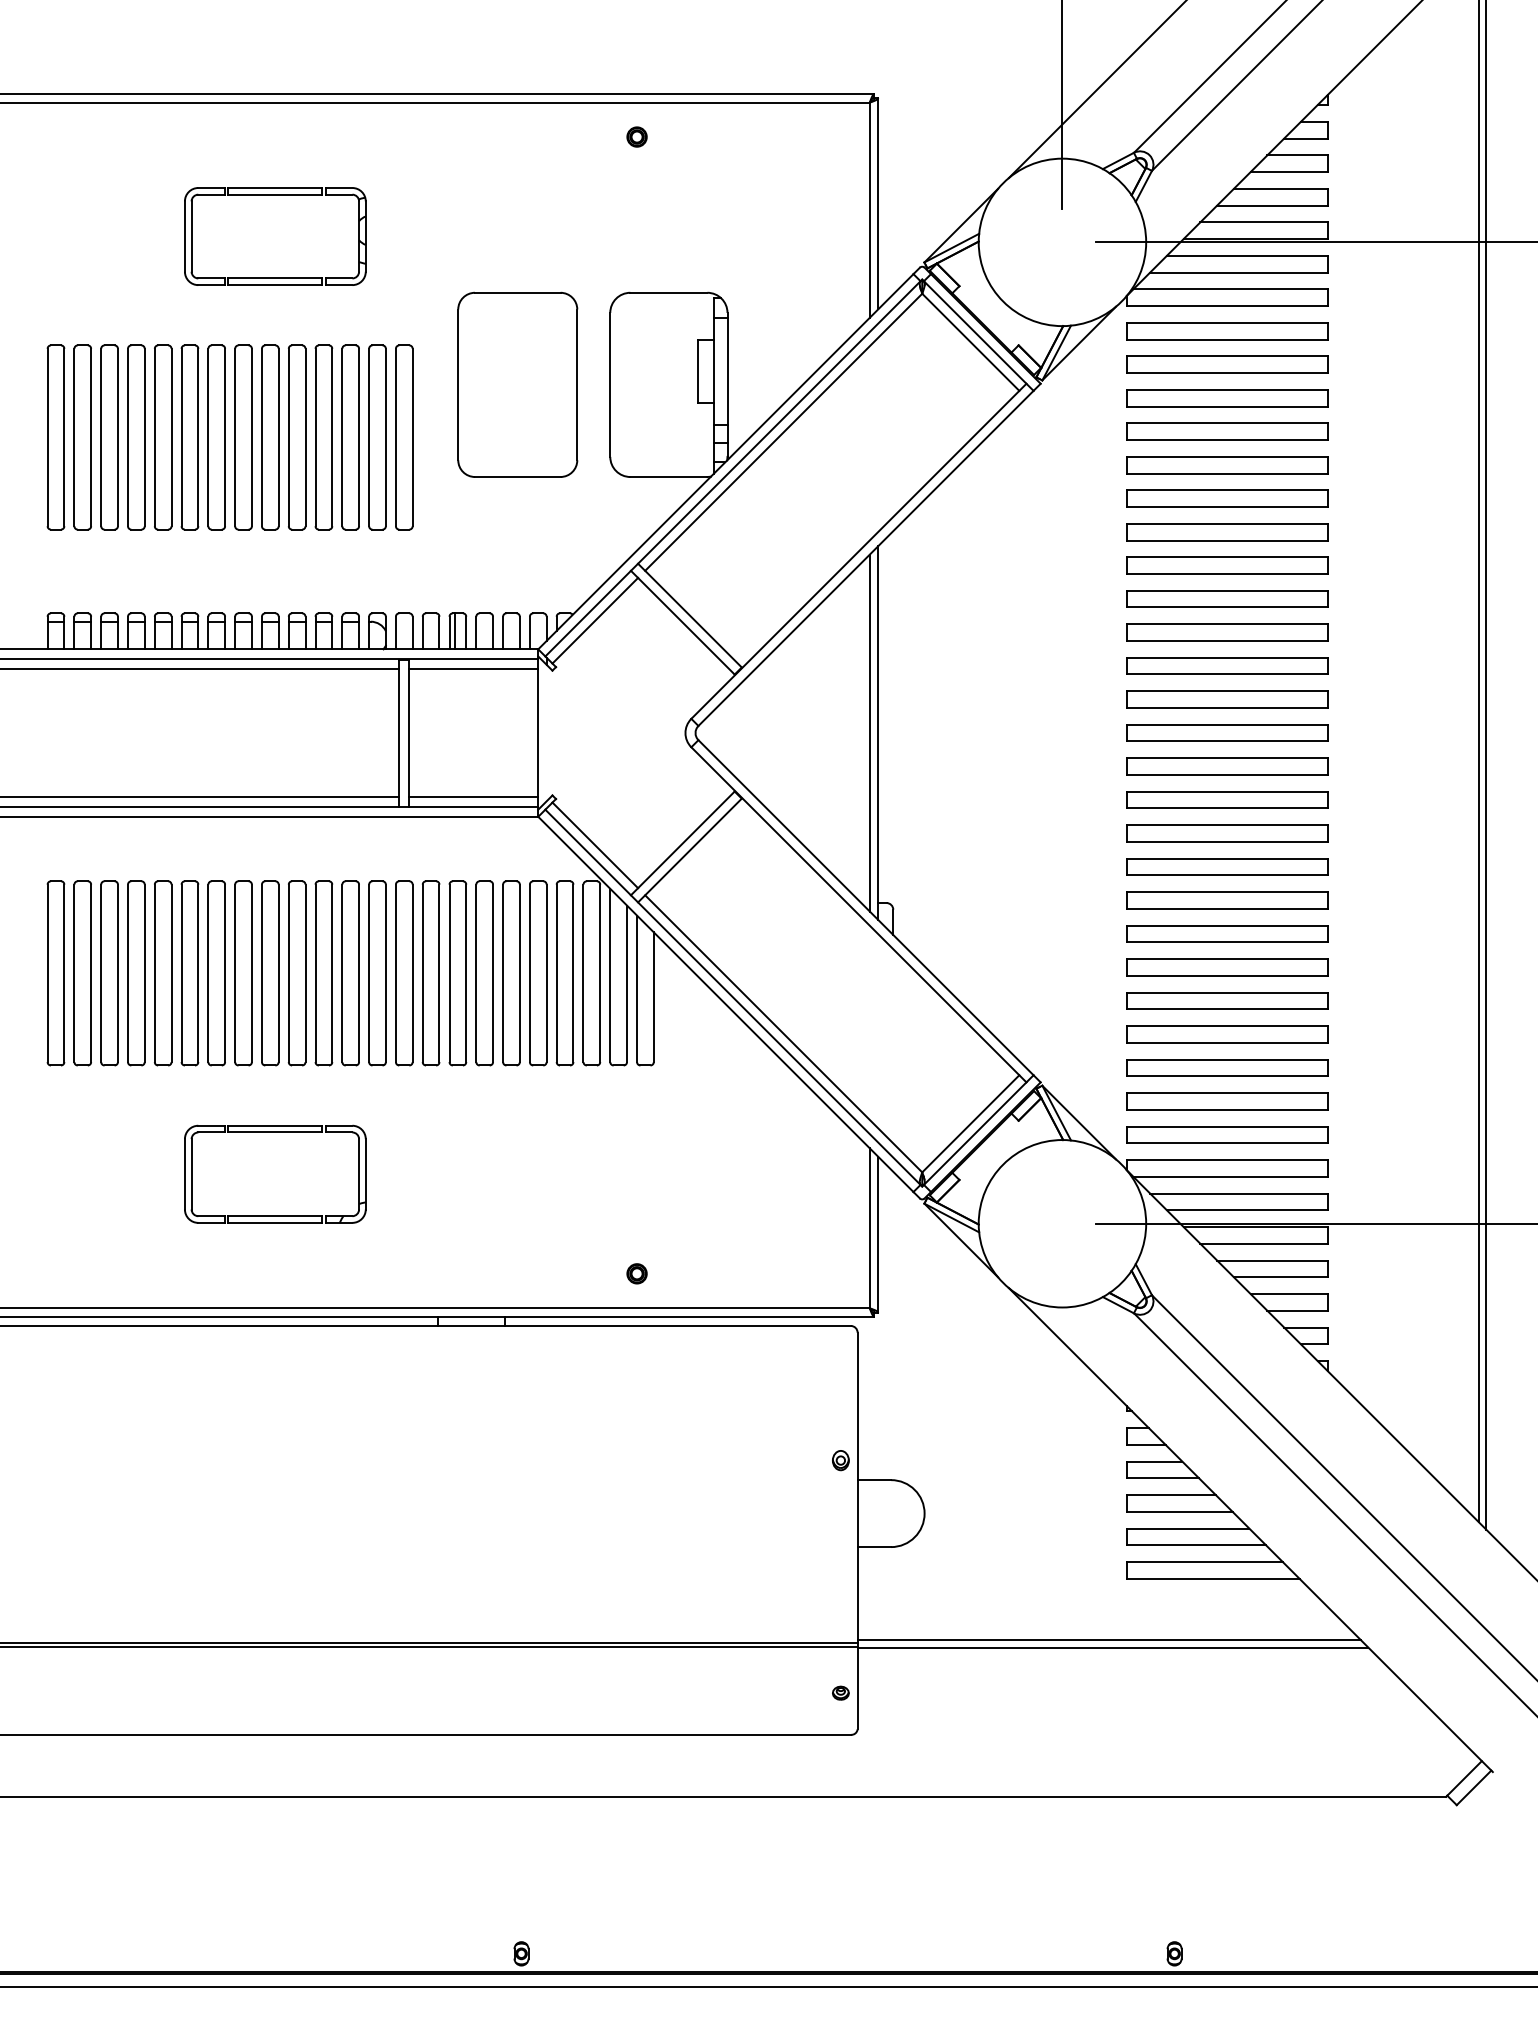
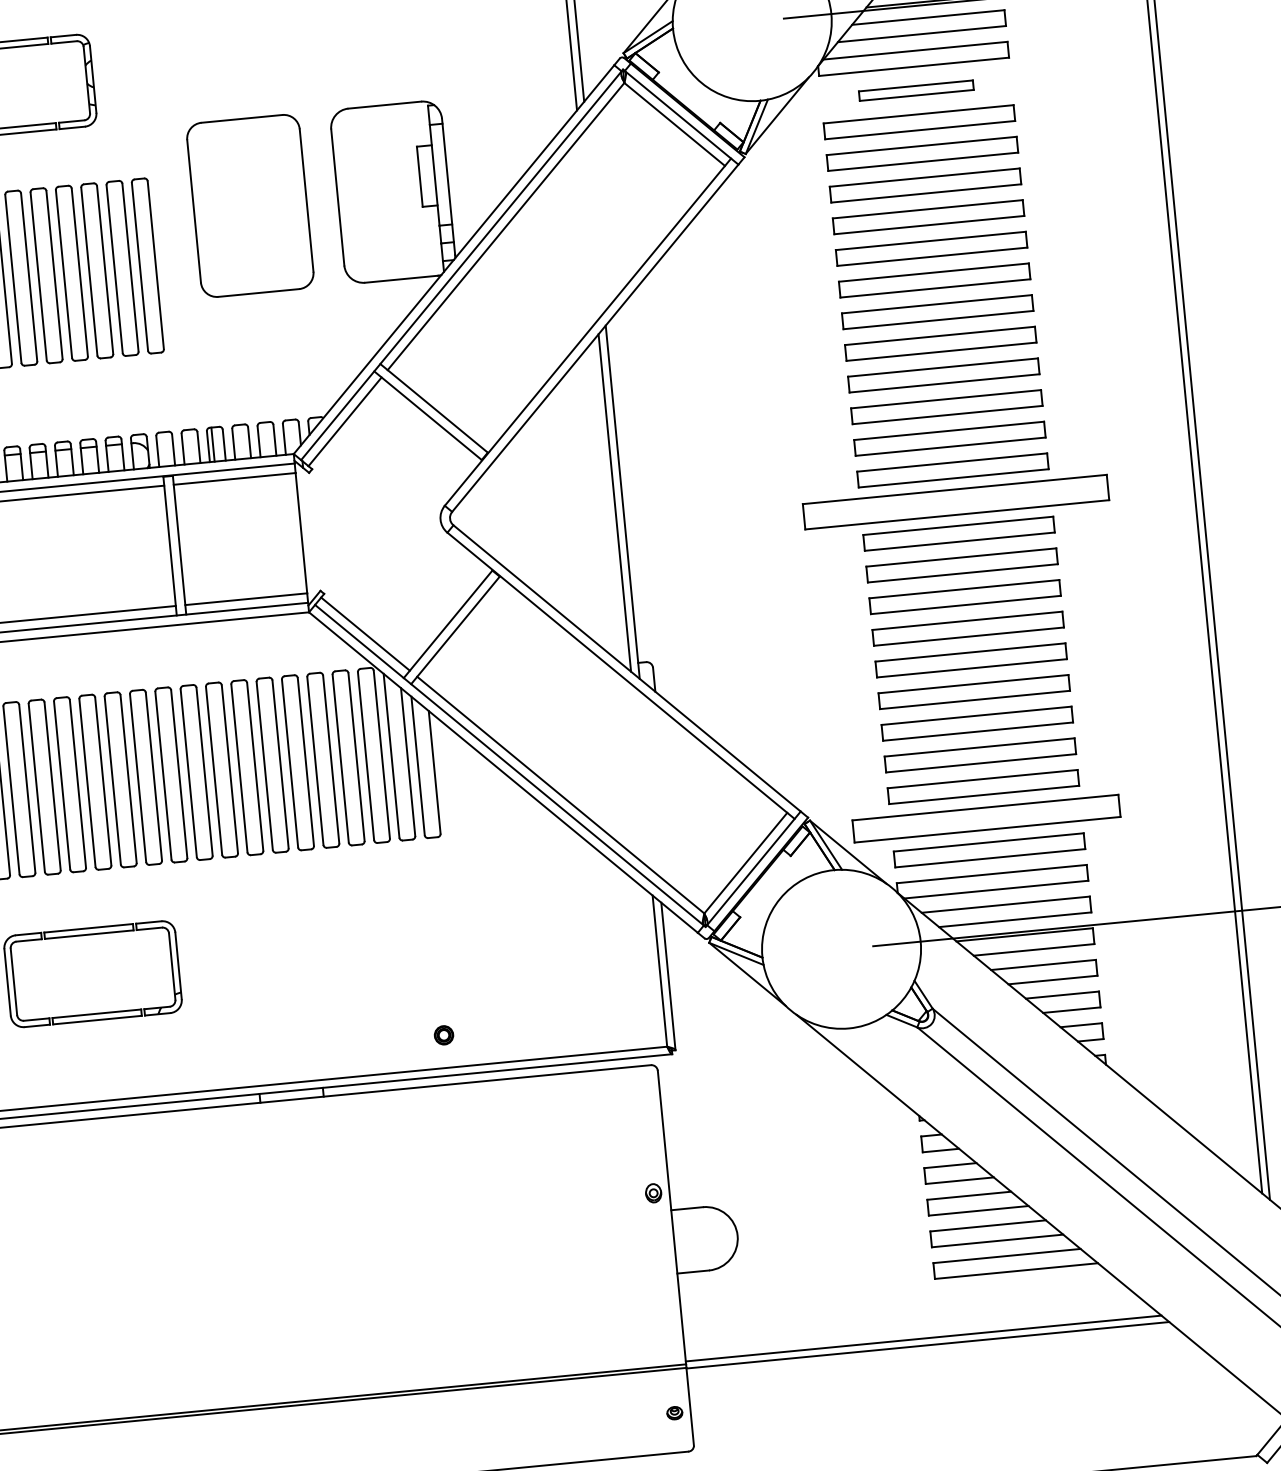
part: (1227, 331) -> (916, 90), size x0.6
part: (1227, 766) -> (955, 502), size x1.6
part: (1227, 1101) -> (986, 818), size x1.4

